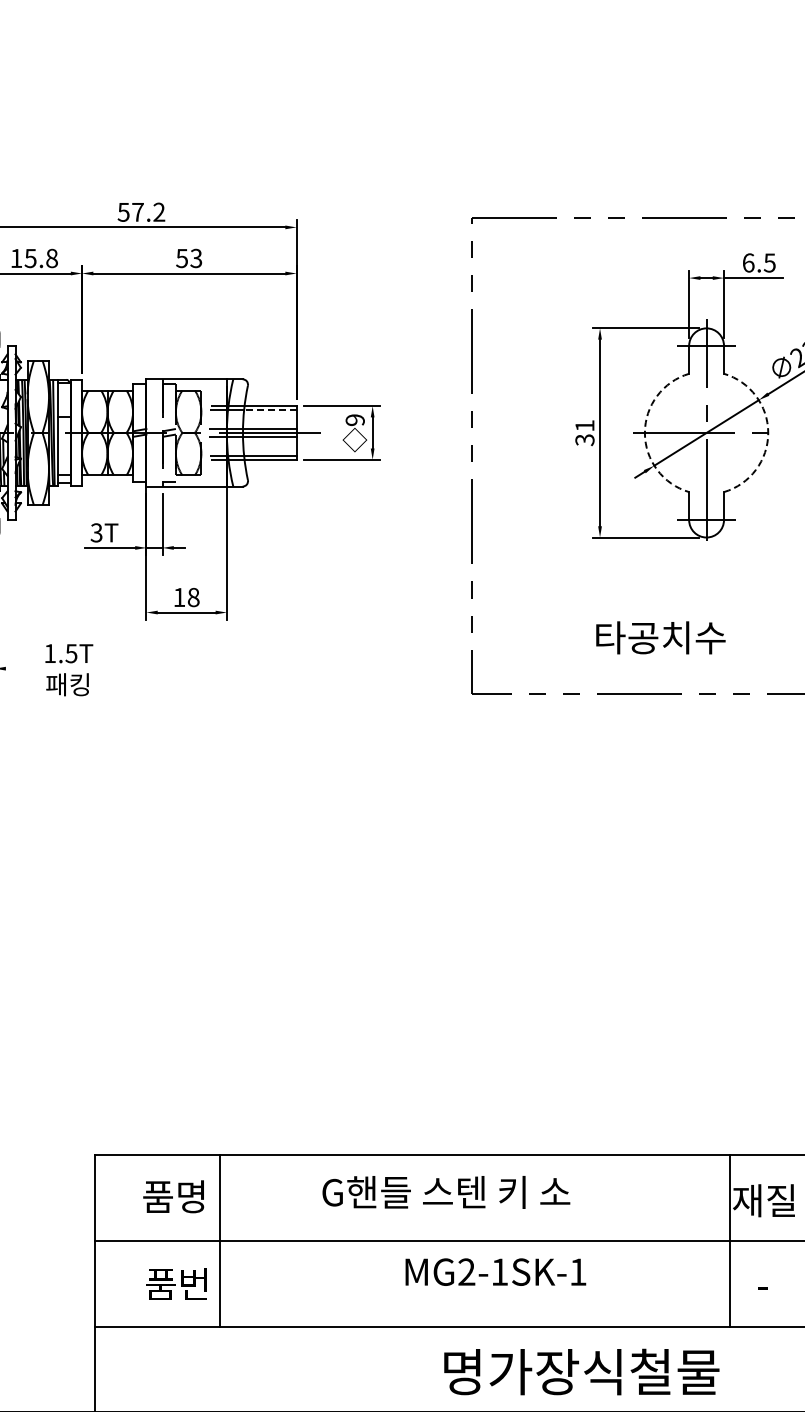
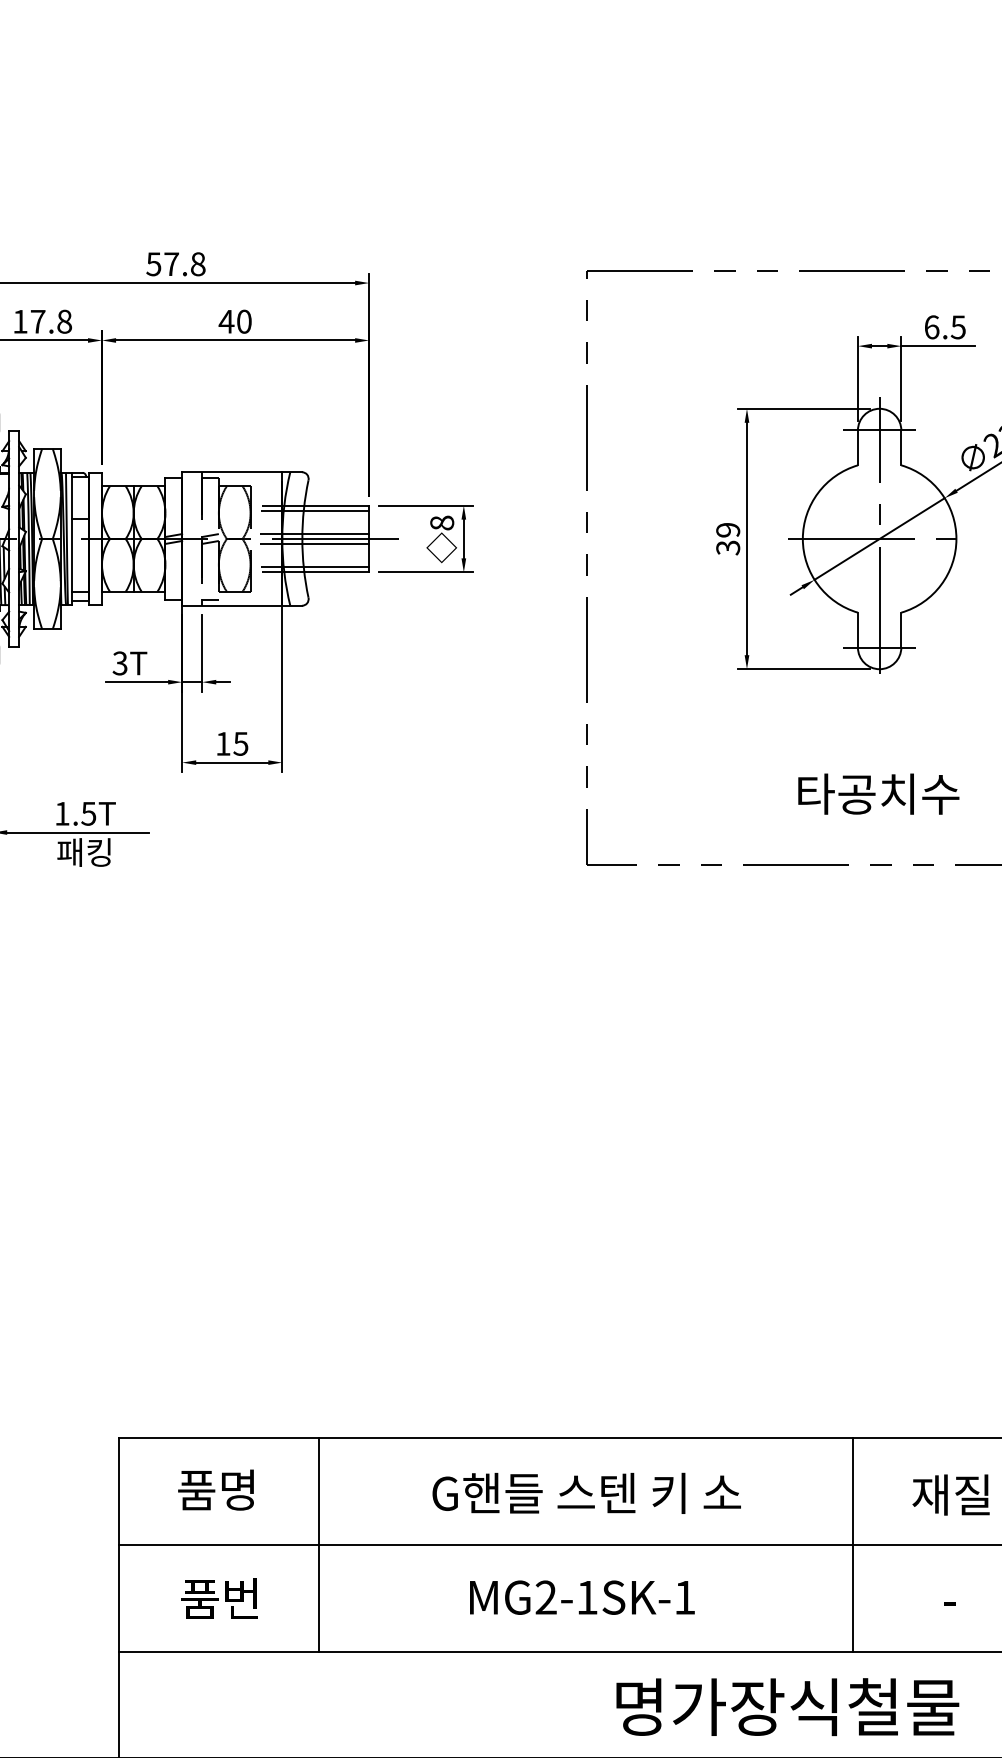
text: (159, 211) -> (198, 263), 57.2 -> 57.8
text: (30, 258) -> (37, 321), 15.8 -> 17.8
text: (188, 258) -> (234, 321), 53 -> 40
line: (269, 410) -> (335, 511), dashed -> solid
text: (354, 420) -> (441, 523), 9 -> 8
text: (584, 425) -> (727, 529), 31 -> 39
arc: (644, 432) -> (802, 538), dashed -> solid
arc: (768, 432) -> (956, 538), dashed -> solid
text: (193, 596) -> (240, 742), 18 -> 15
text: (660, 637) -> (878, 793), moved
line: (62, 668) -> (77, 832), added
text: (446, 1192) -> (586, 1493), moved
line: (220, 1240) -> (319, 1544), moved
line: (730, 1240) -> (853, 1544), moved
text: (495, 1271) -> (581, 1596), moved
text: (581, 1371) -> (787, 1706), moved

